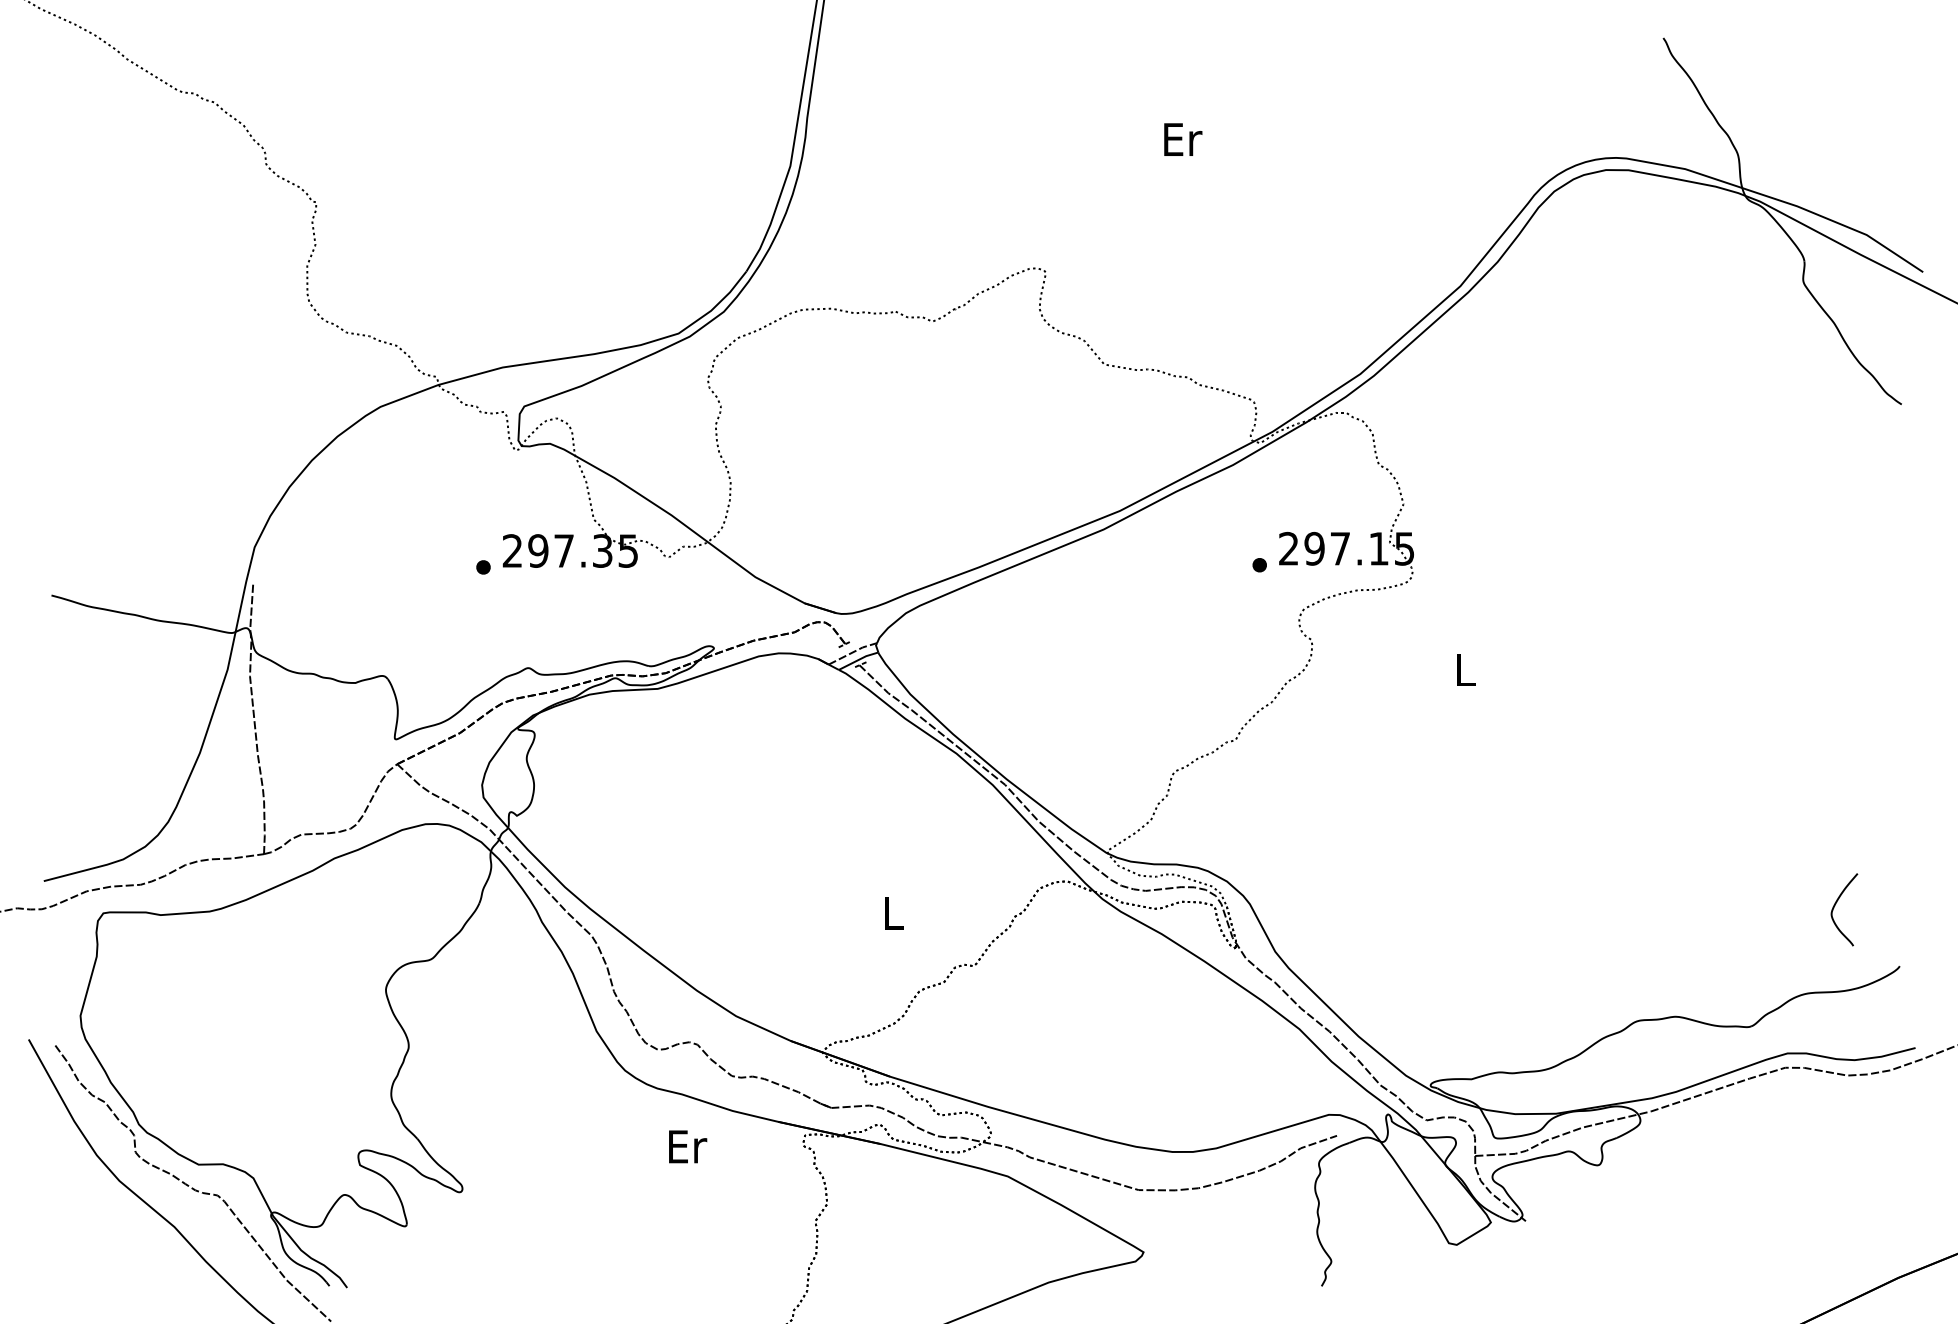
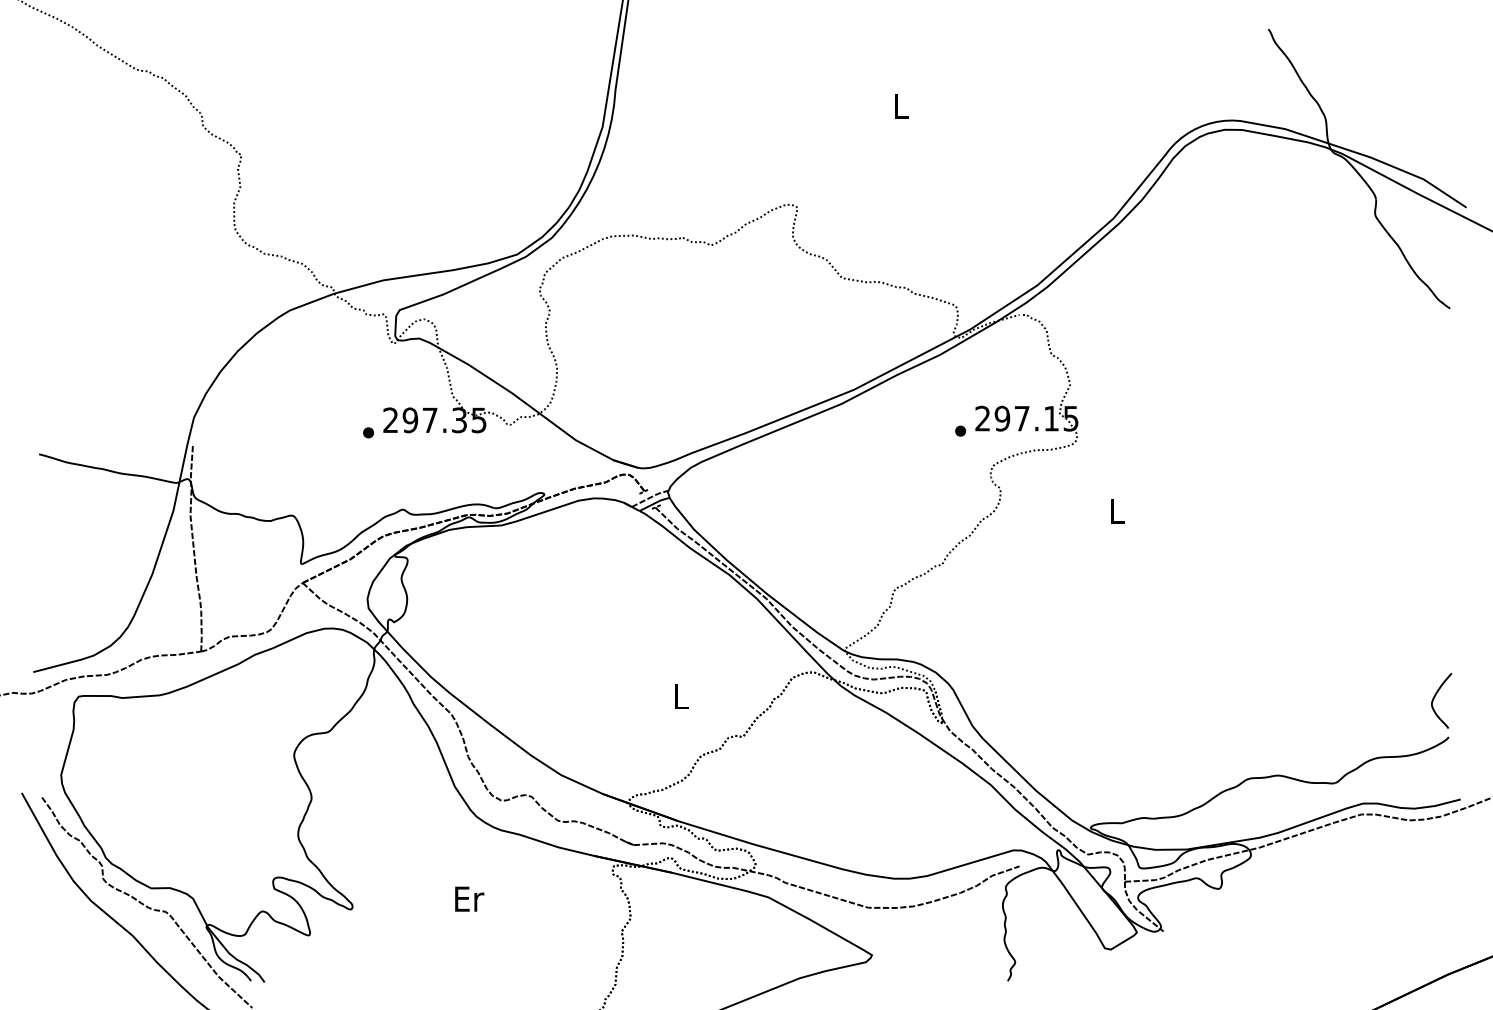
text: (1183, 139) -> (902, 106), Er -> L
curve: (1835, 905) -> (1434, 697), moved
text: (688, 1146) -> (470, 898), moved

